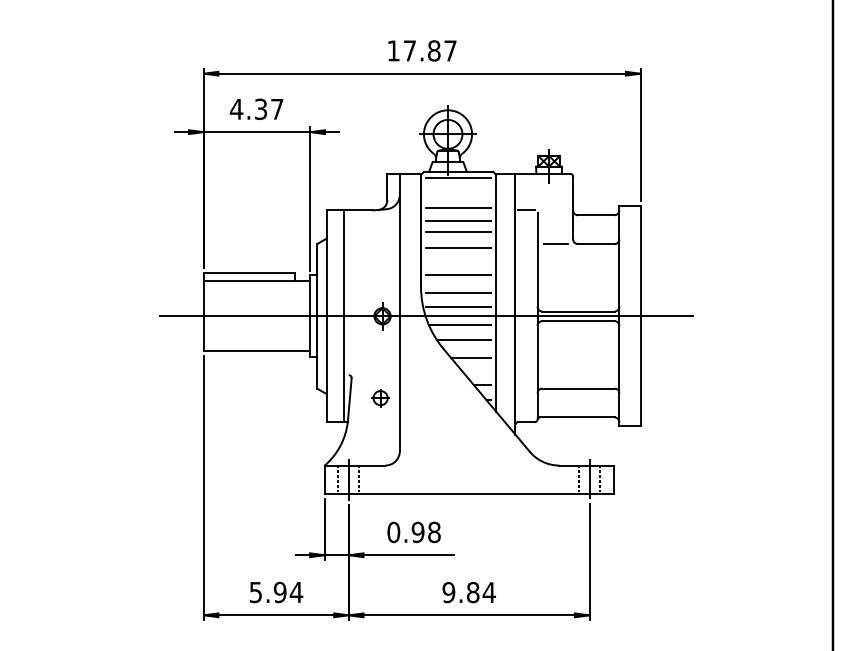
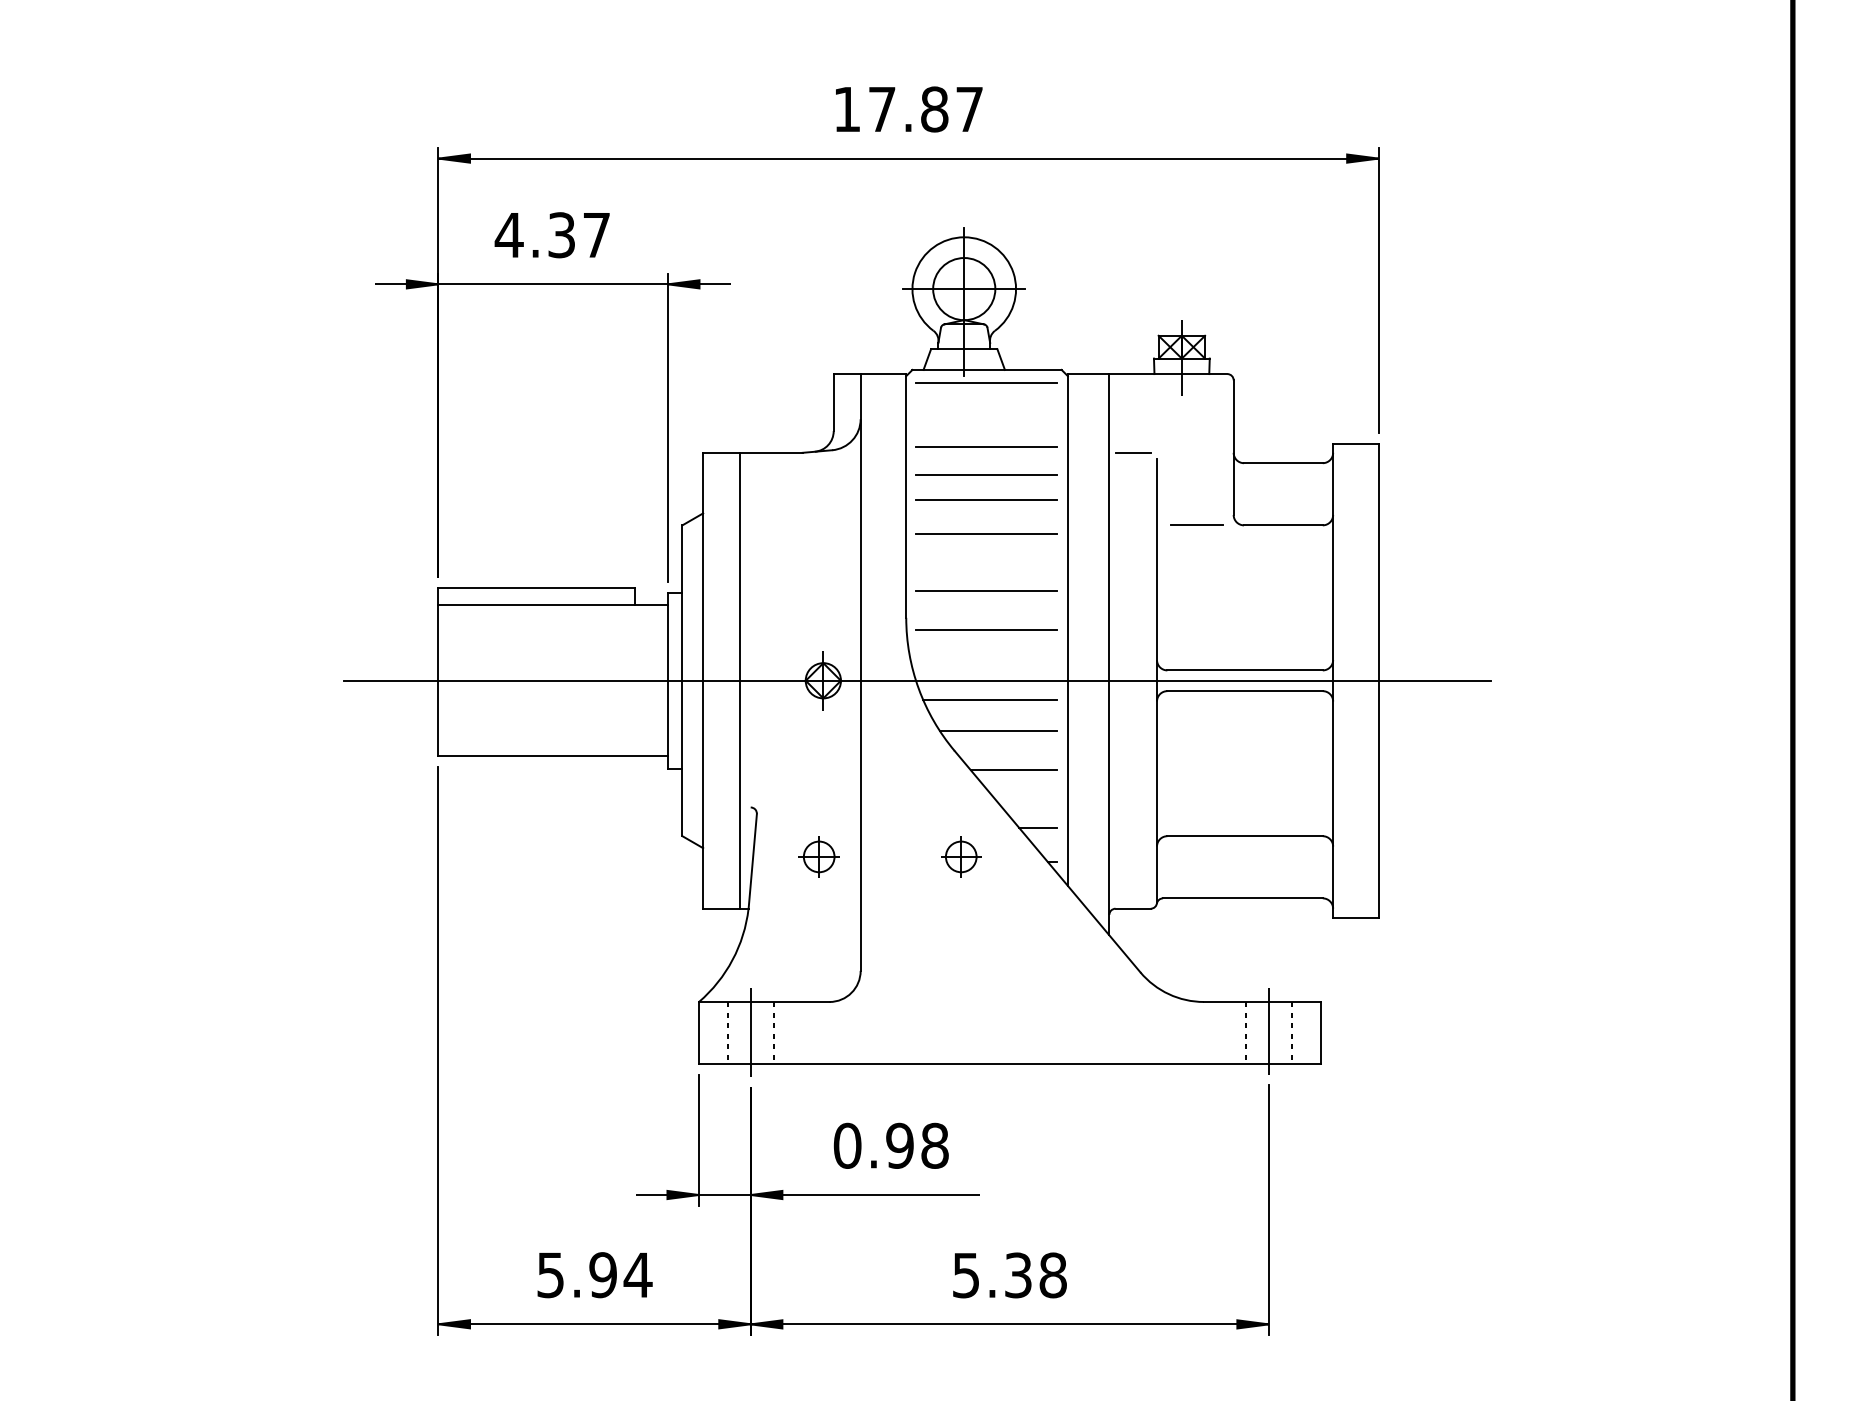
line: (458, 307) -> (986, 661), removed
part: (446, 398) -> (961, 857), added
text: (468, 592) -> (1008, 1275), 9.84 -> 5.38

